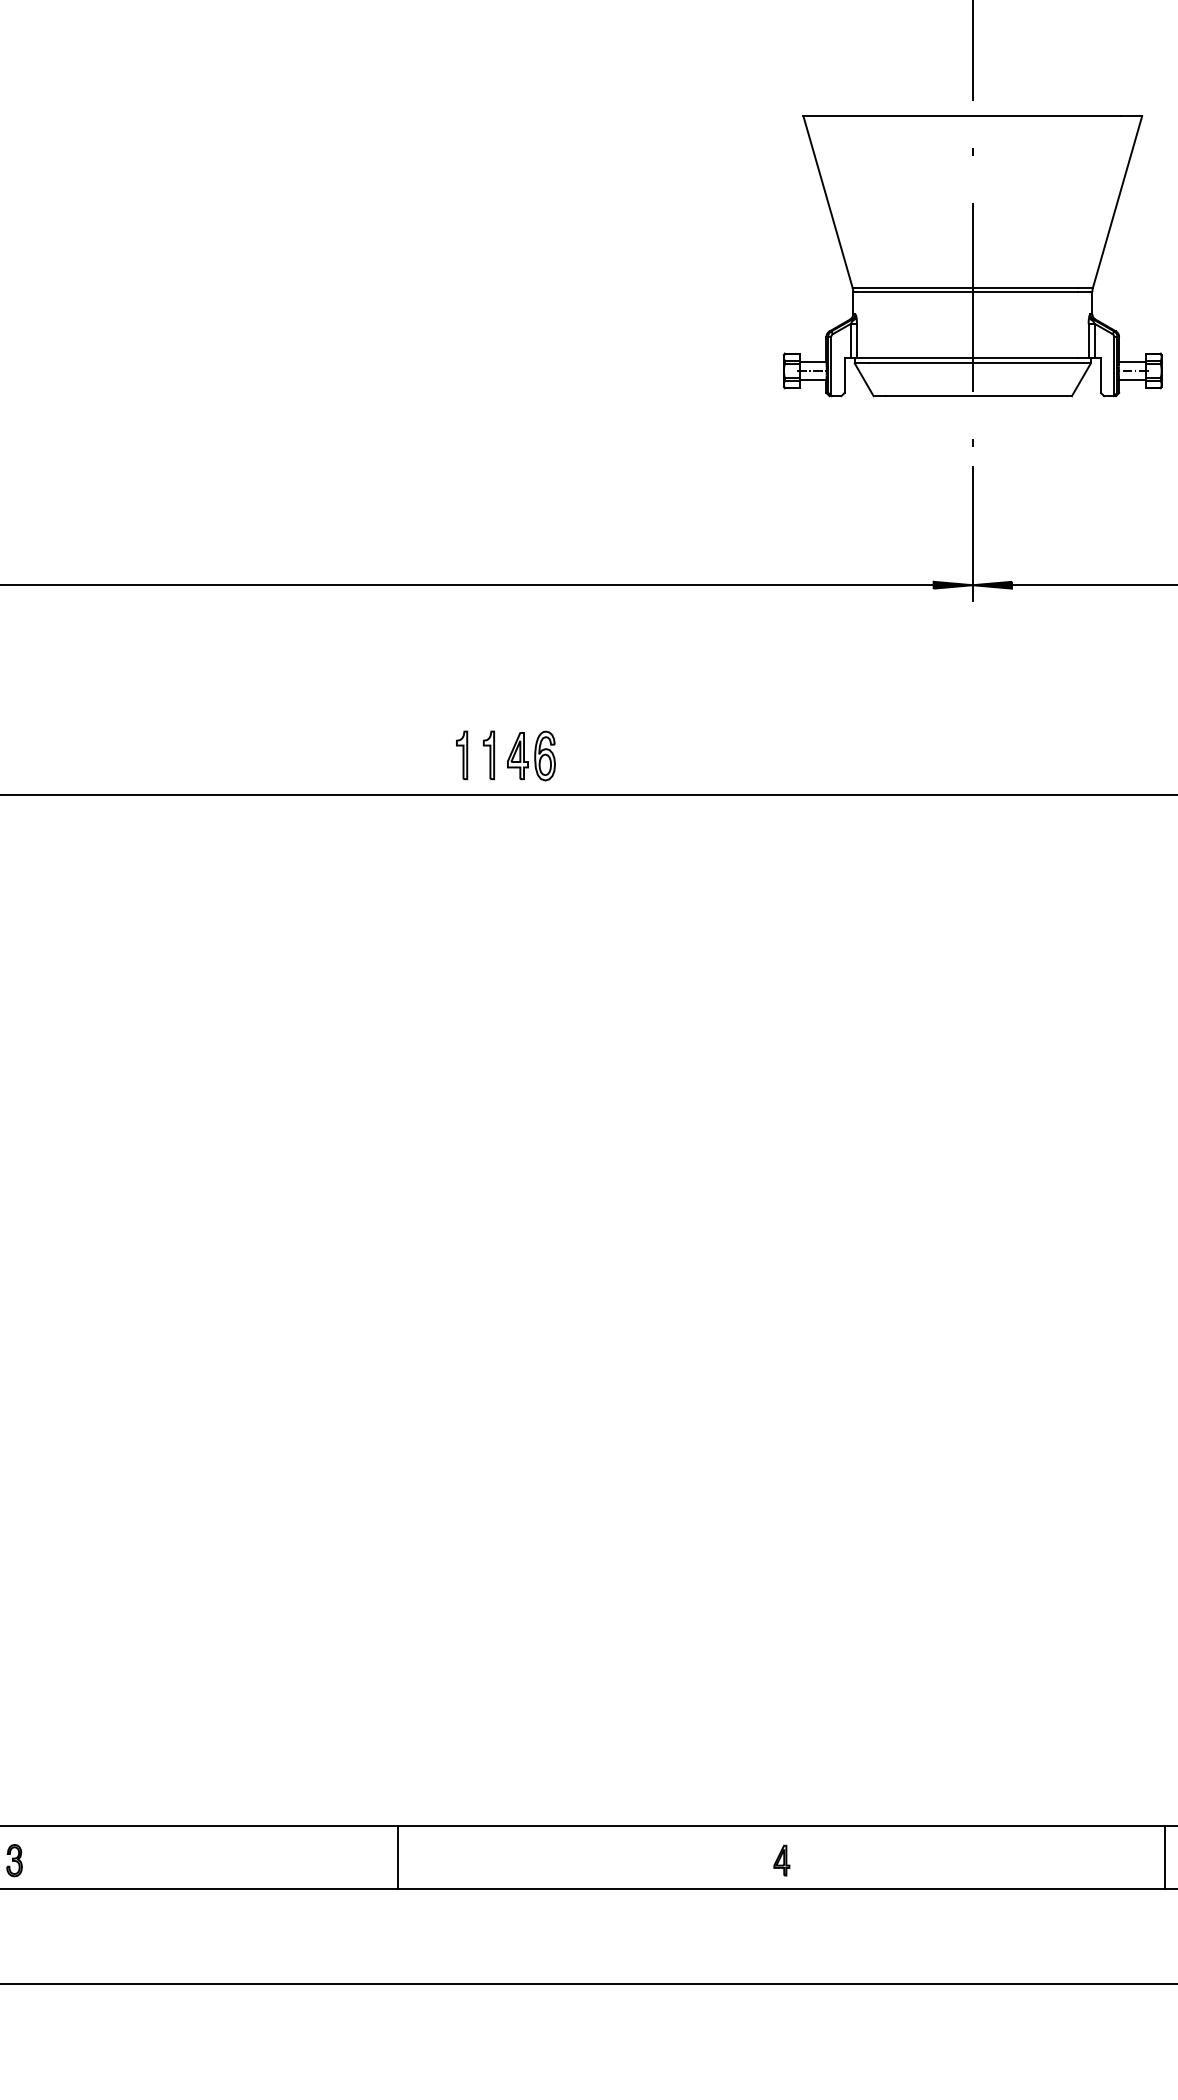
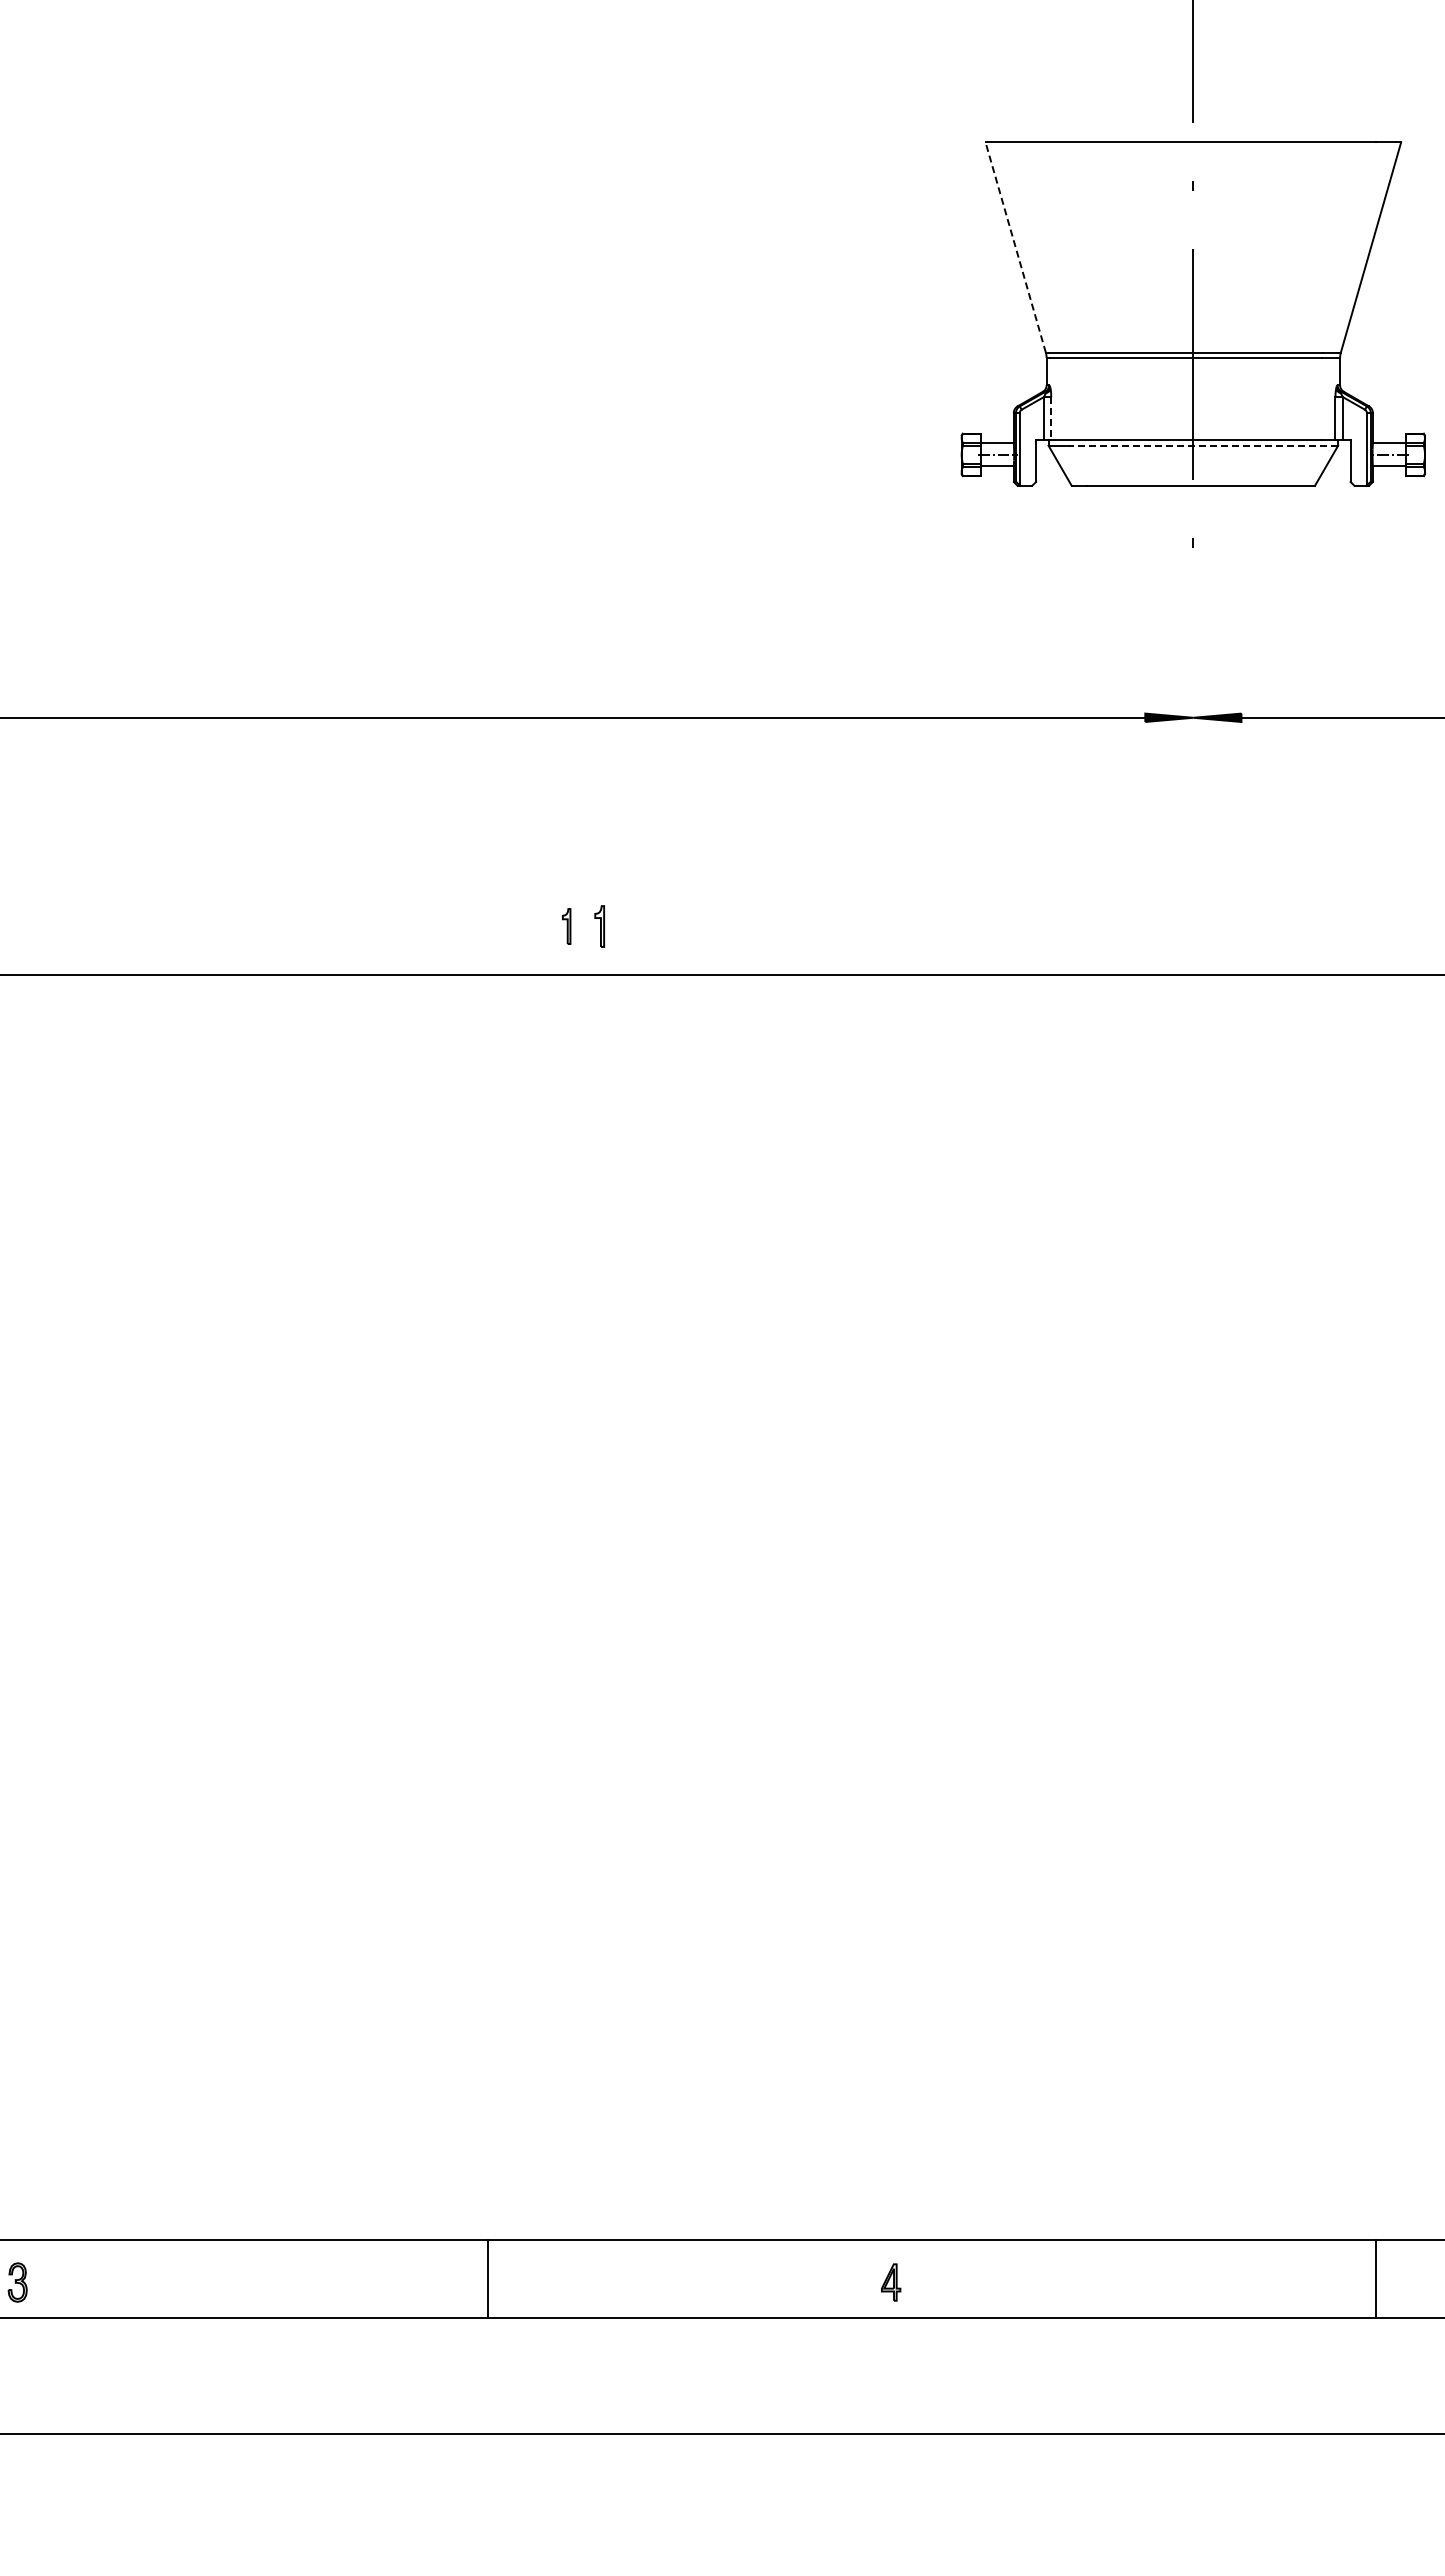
line: (827, 201) -> (1015, 247), solid -> dashed
line: (857, 341) -> (1051, 418), solid -> dashed
line: (980, 363) -> (1202, 445), solid -> dashed
line: (972, 533) -> (1193, 654), removed
part: (461, 755) -> (566, 926), size x0.6
part: (488, 755) -> (599, 926), size x0.7
part: (531, 756) -> (651, 927), removed
line: (1165, 1857) -> (1376, 2278), moved
part: (782, 1860) -> (891, 2282), moved

